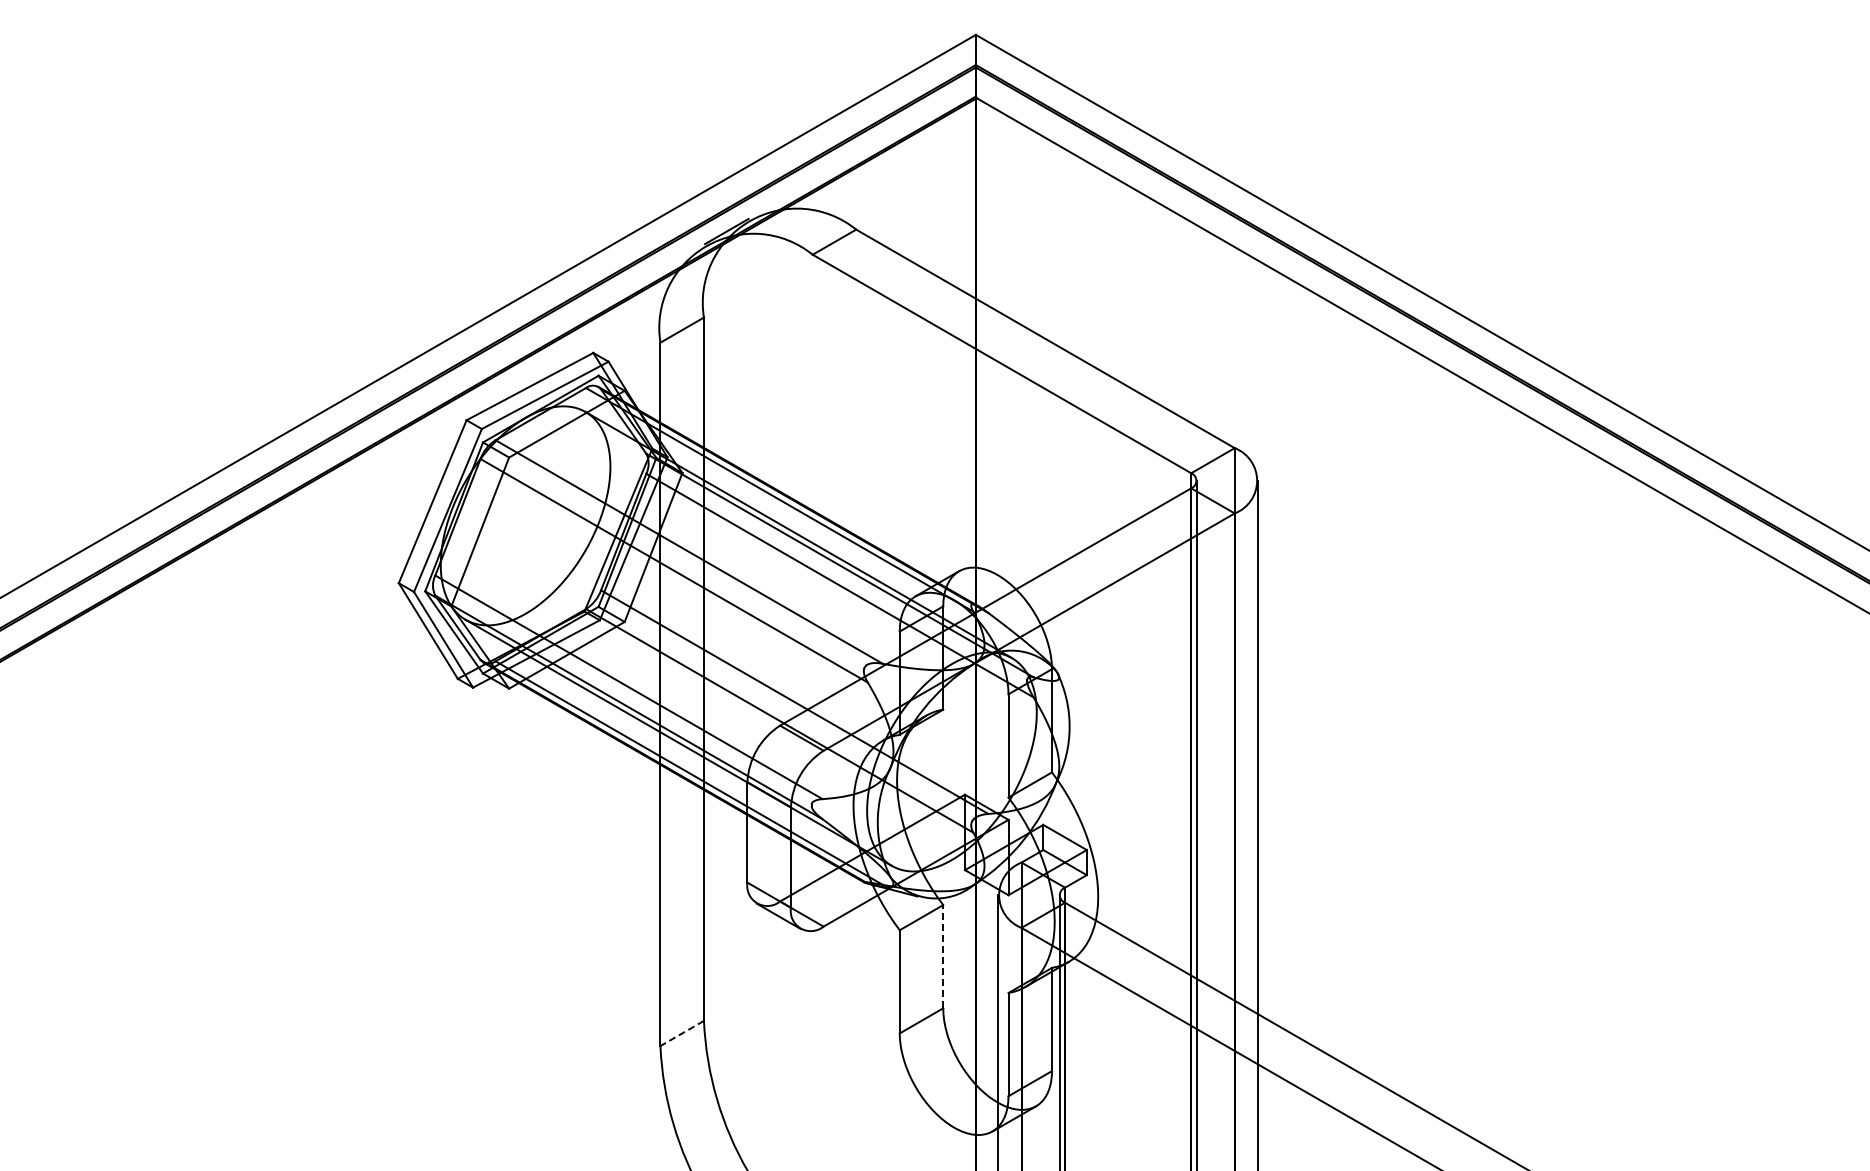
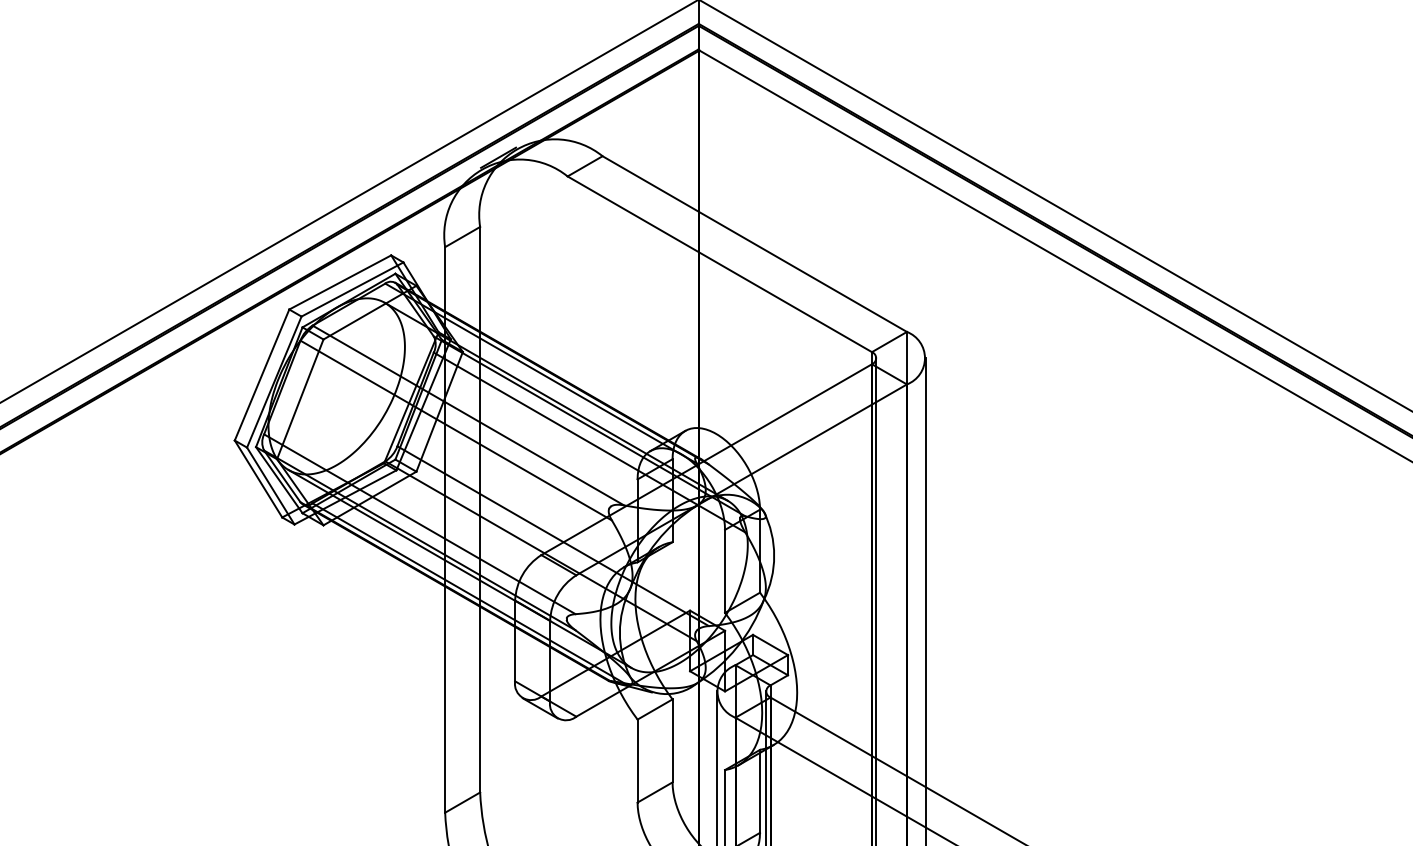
line: (943, 956) -> (672, 740), dashed -> solid
line: (681, 1033) -> (462, 802), dashed -> solid

